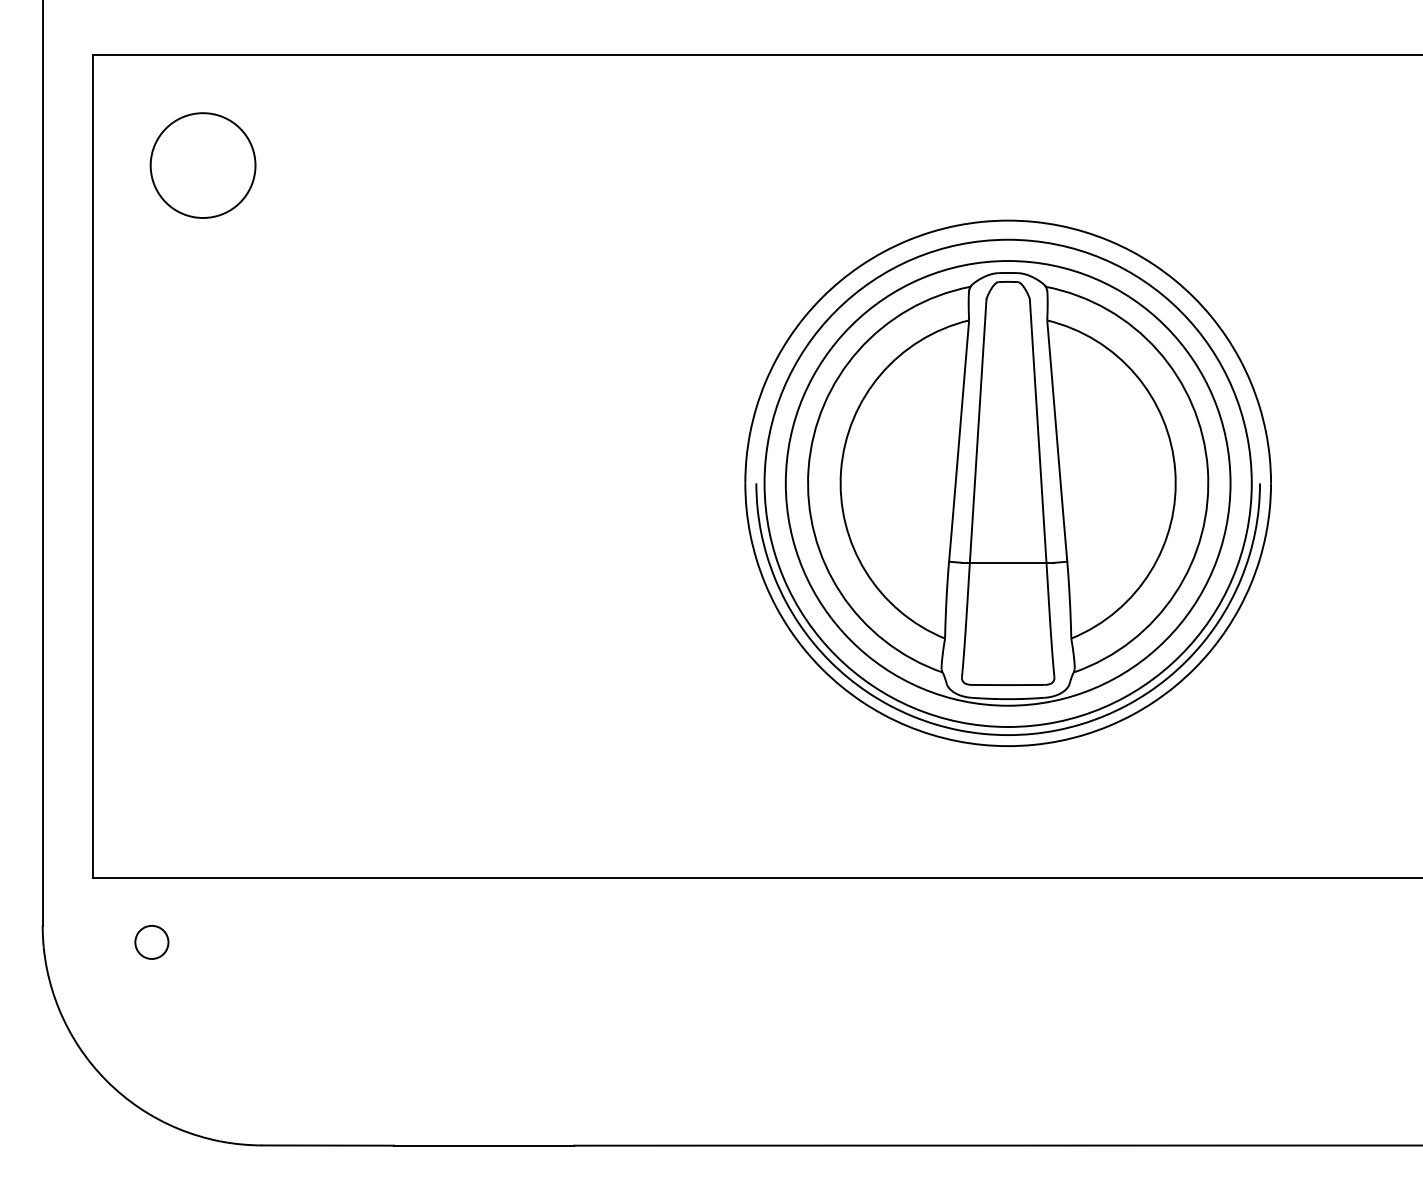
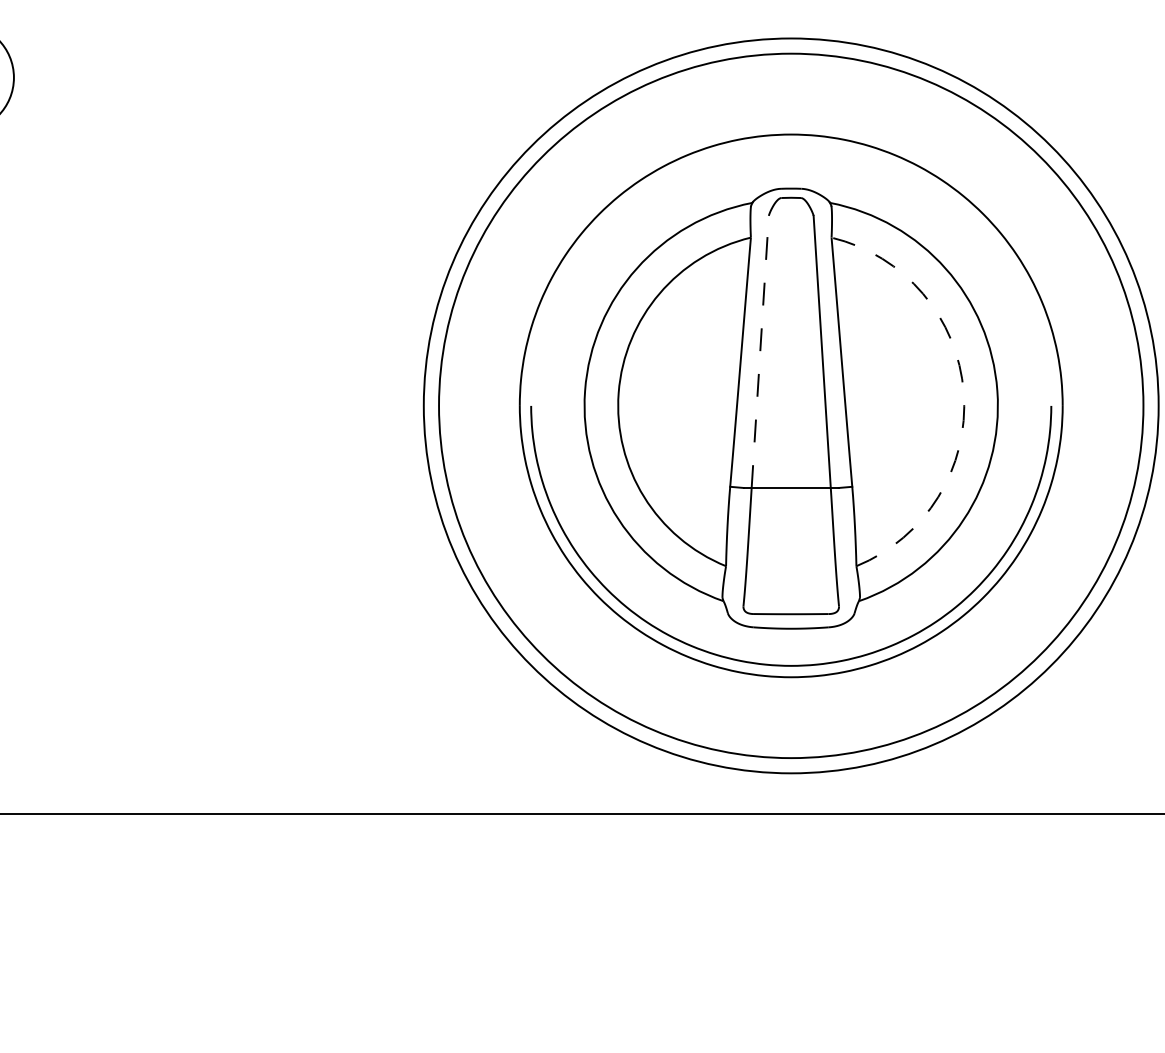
line: (978, 431) -> (760, 352), solid -> dashed
arc: (1175, 470) -> (964, 392), solid -> dashed
circle: (1007, 483) -> (790, 406), size x1.4
circle: (1007, 483) -> (790, 406), size x1.6

